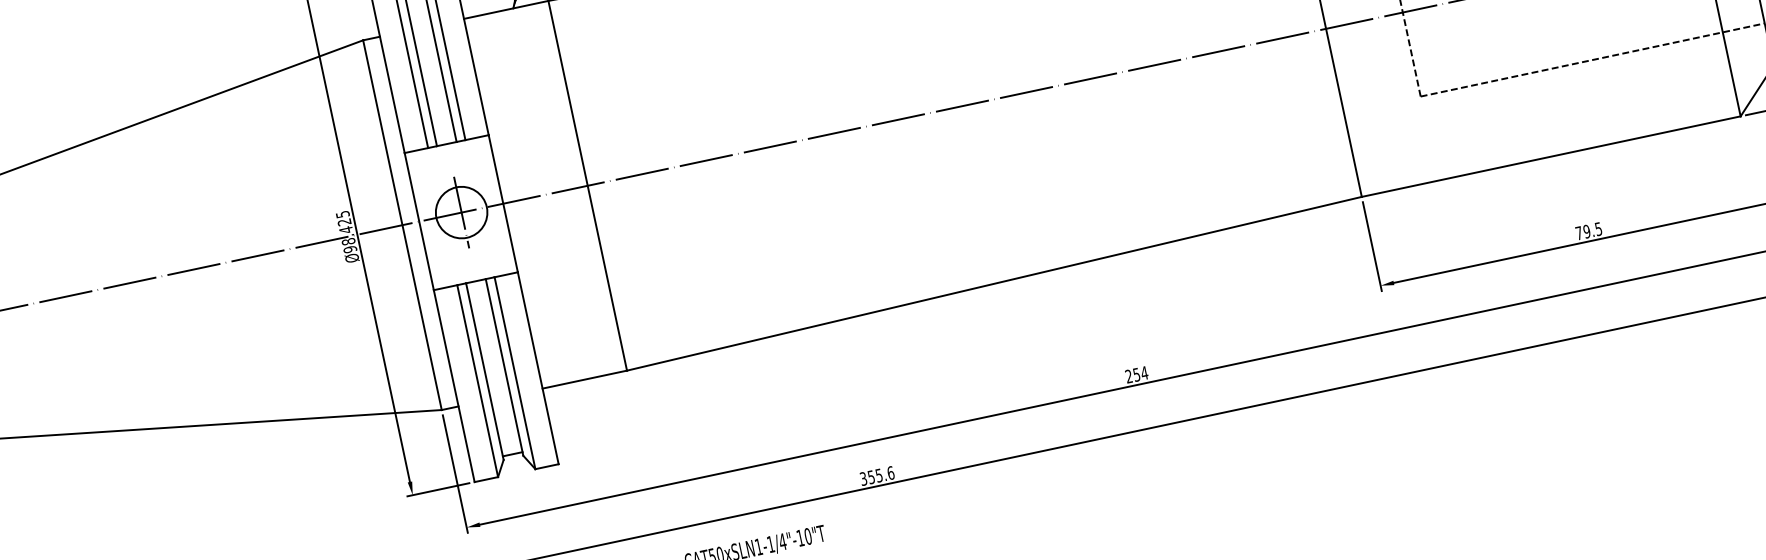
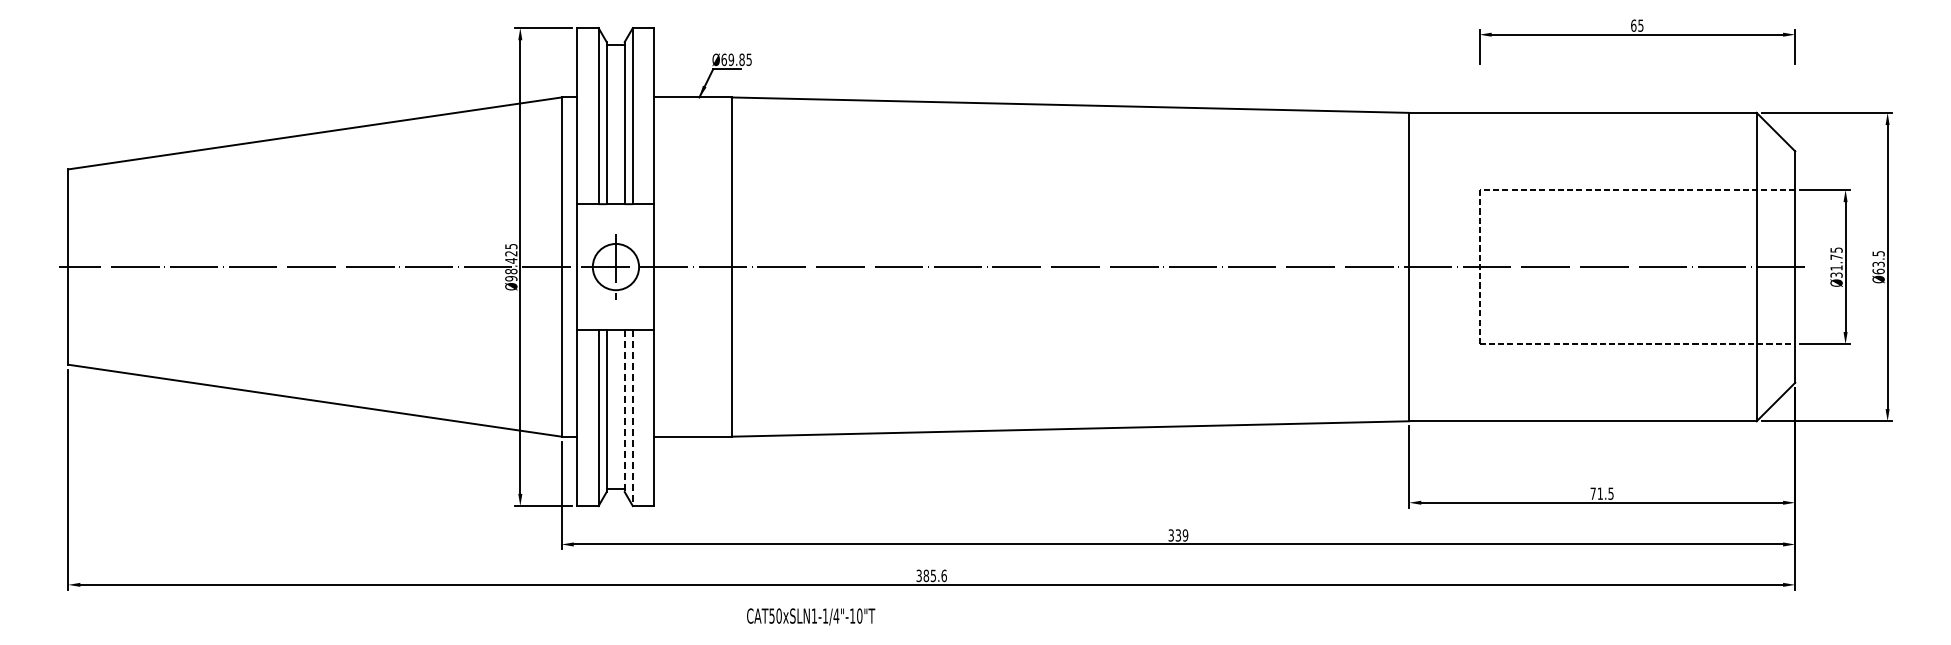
text: (1587, 231) -> (1600, 493), 79.5 -> 71.5
line: (504, 368) -> (624, 411), solid -> dashed
line: (514, 373) -> (632, 418), solid -> dashed
text: (1136, 374) -> (1178, 535), 254 -> 339
text: (871, 476) -> (926, 575), 355.6 -> 385.6

